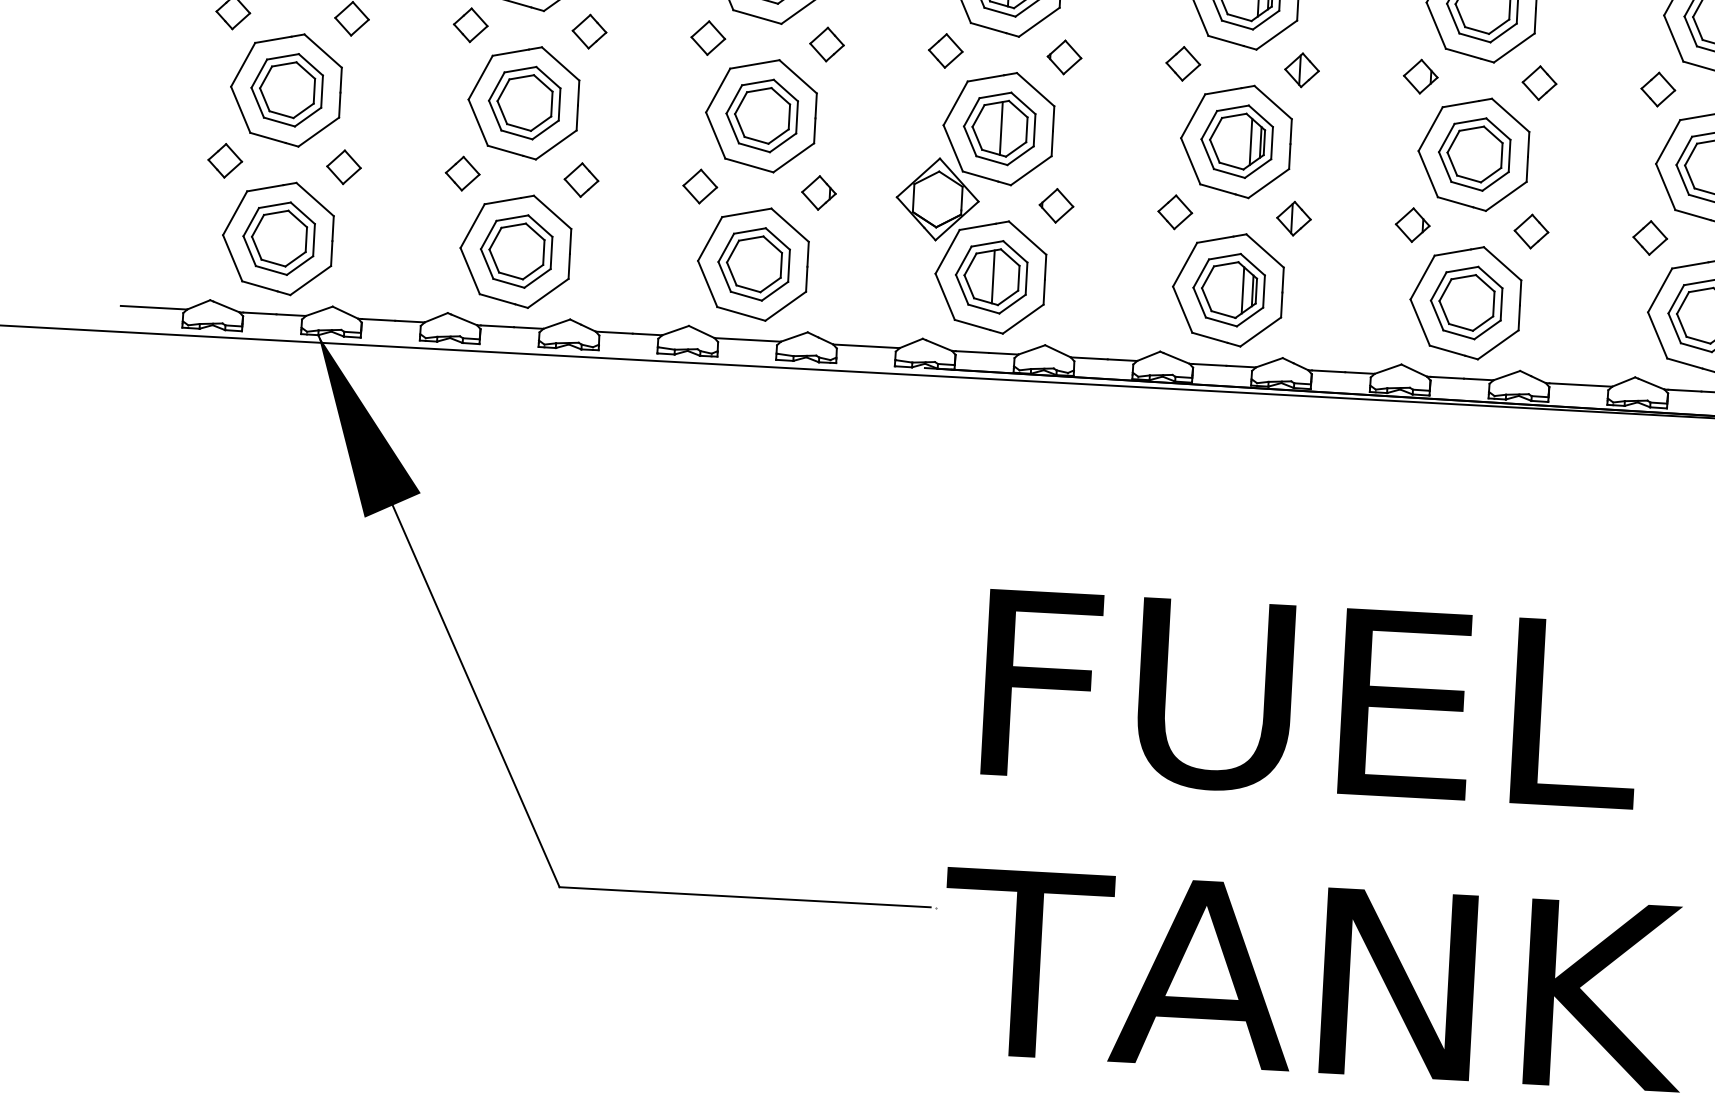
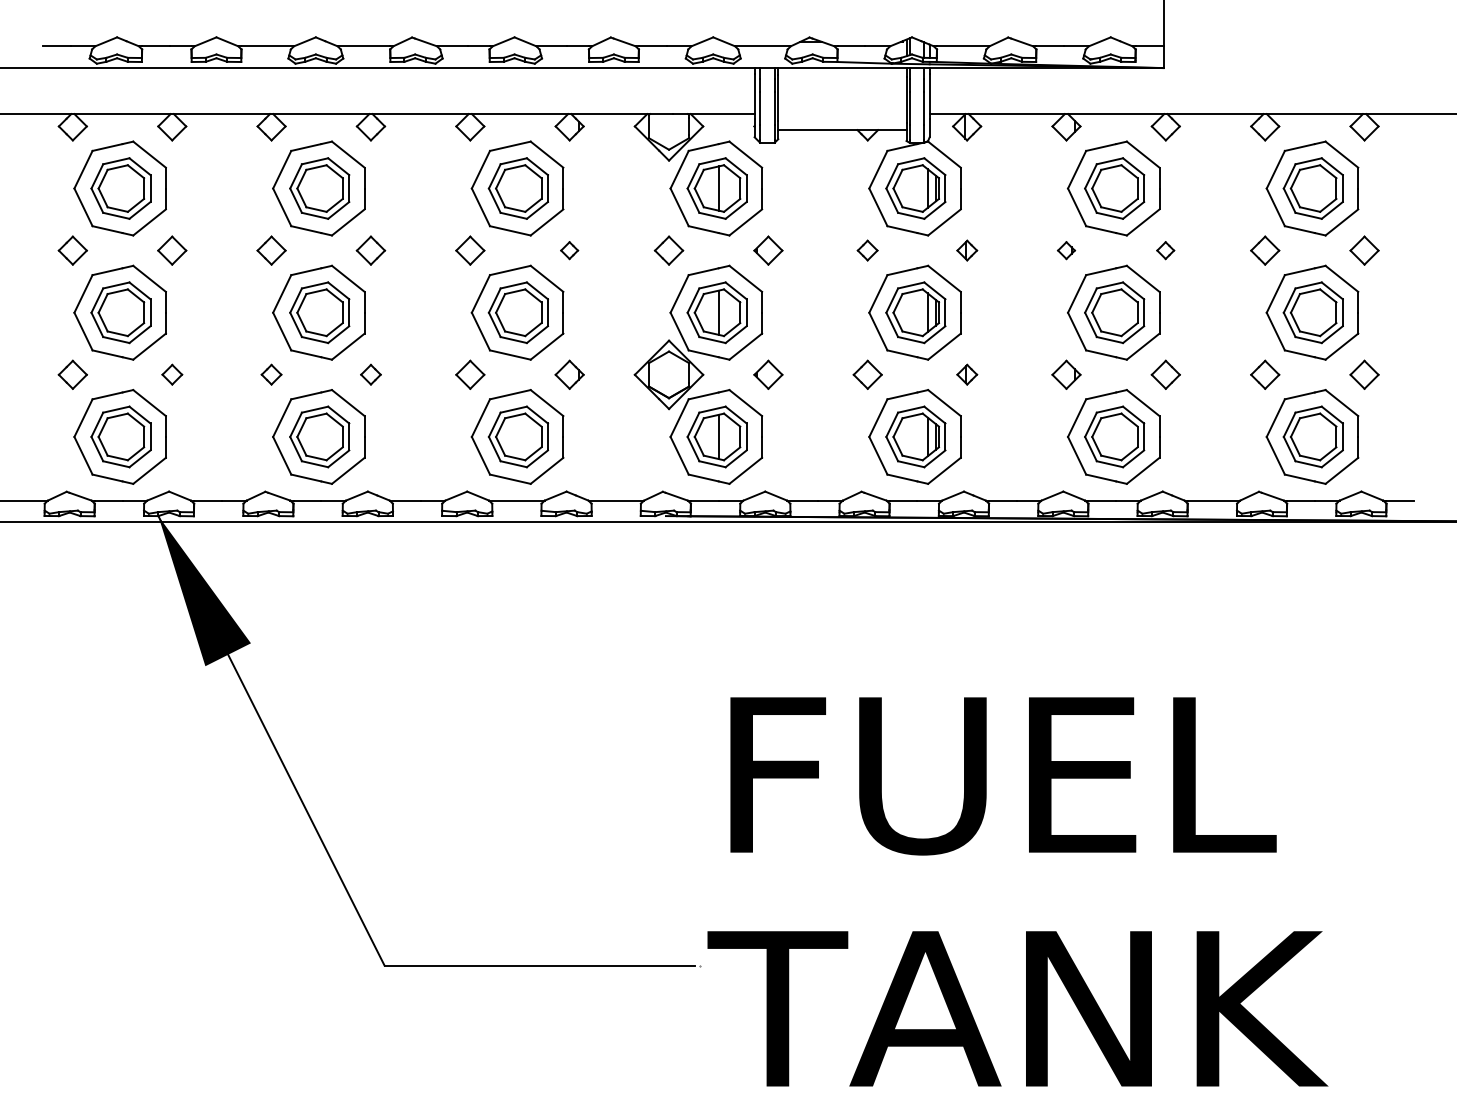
part: (826, 44) -> (569, 250), size x0.6
part: (1182, 63) -> (867, 250), size x0.7
part: (1302, 70) -> (967, 250), size x0.7
part: (1420, 76) -> (1066, 250), size x0.6
part: (1539, 82) -> (1165, 250), size x0.6
part: (344, 166) -> (172, 374), size x0.7
part: (462, 173) -> (271, 374), size x0.7
part: (580, 179) -> (370, 374), size x0.7
part: (1294, 218) -> (967, 374), size x0.7

